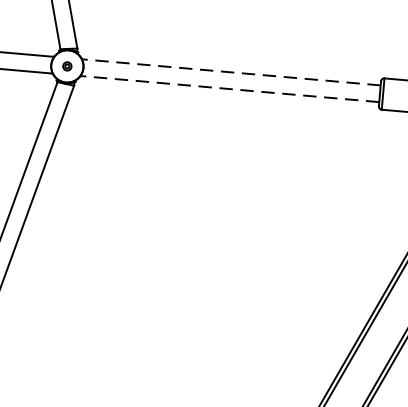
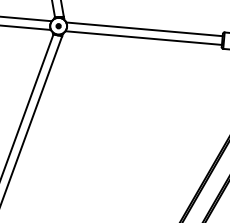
line: (231, 72) -> (144, 29), dashed -> solid
line: (229, 89) -> (143, 38), dashed -> solid

